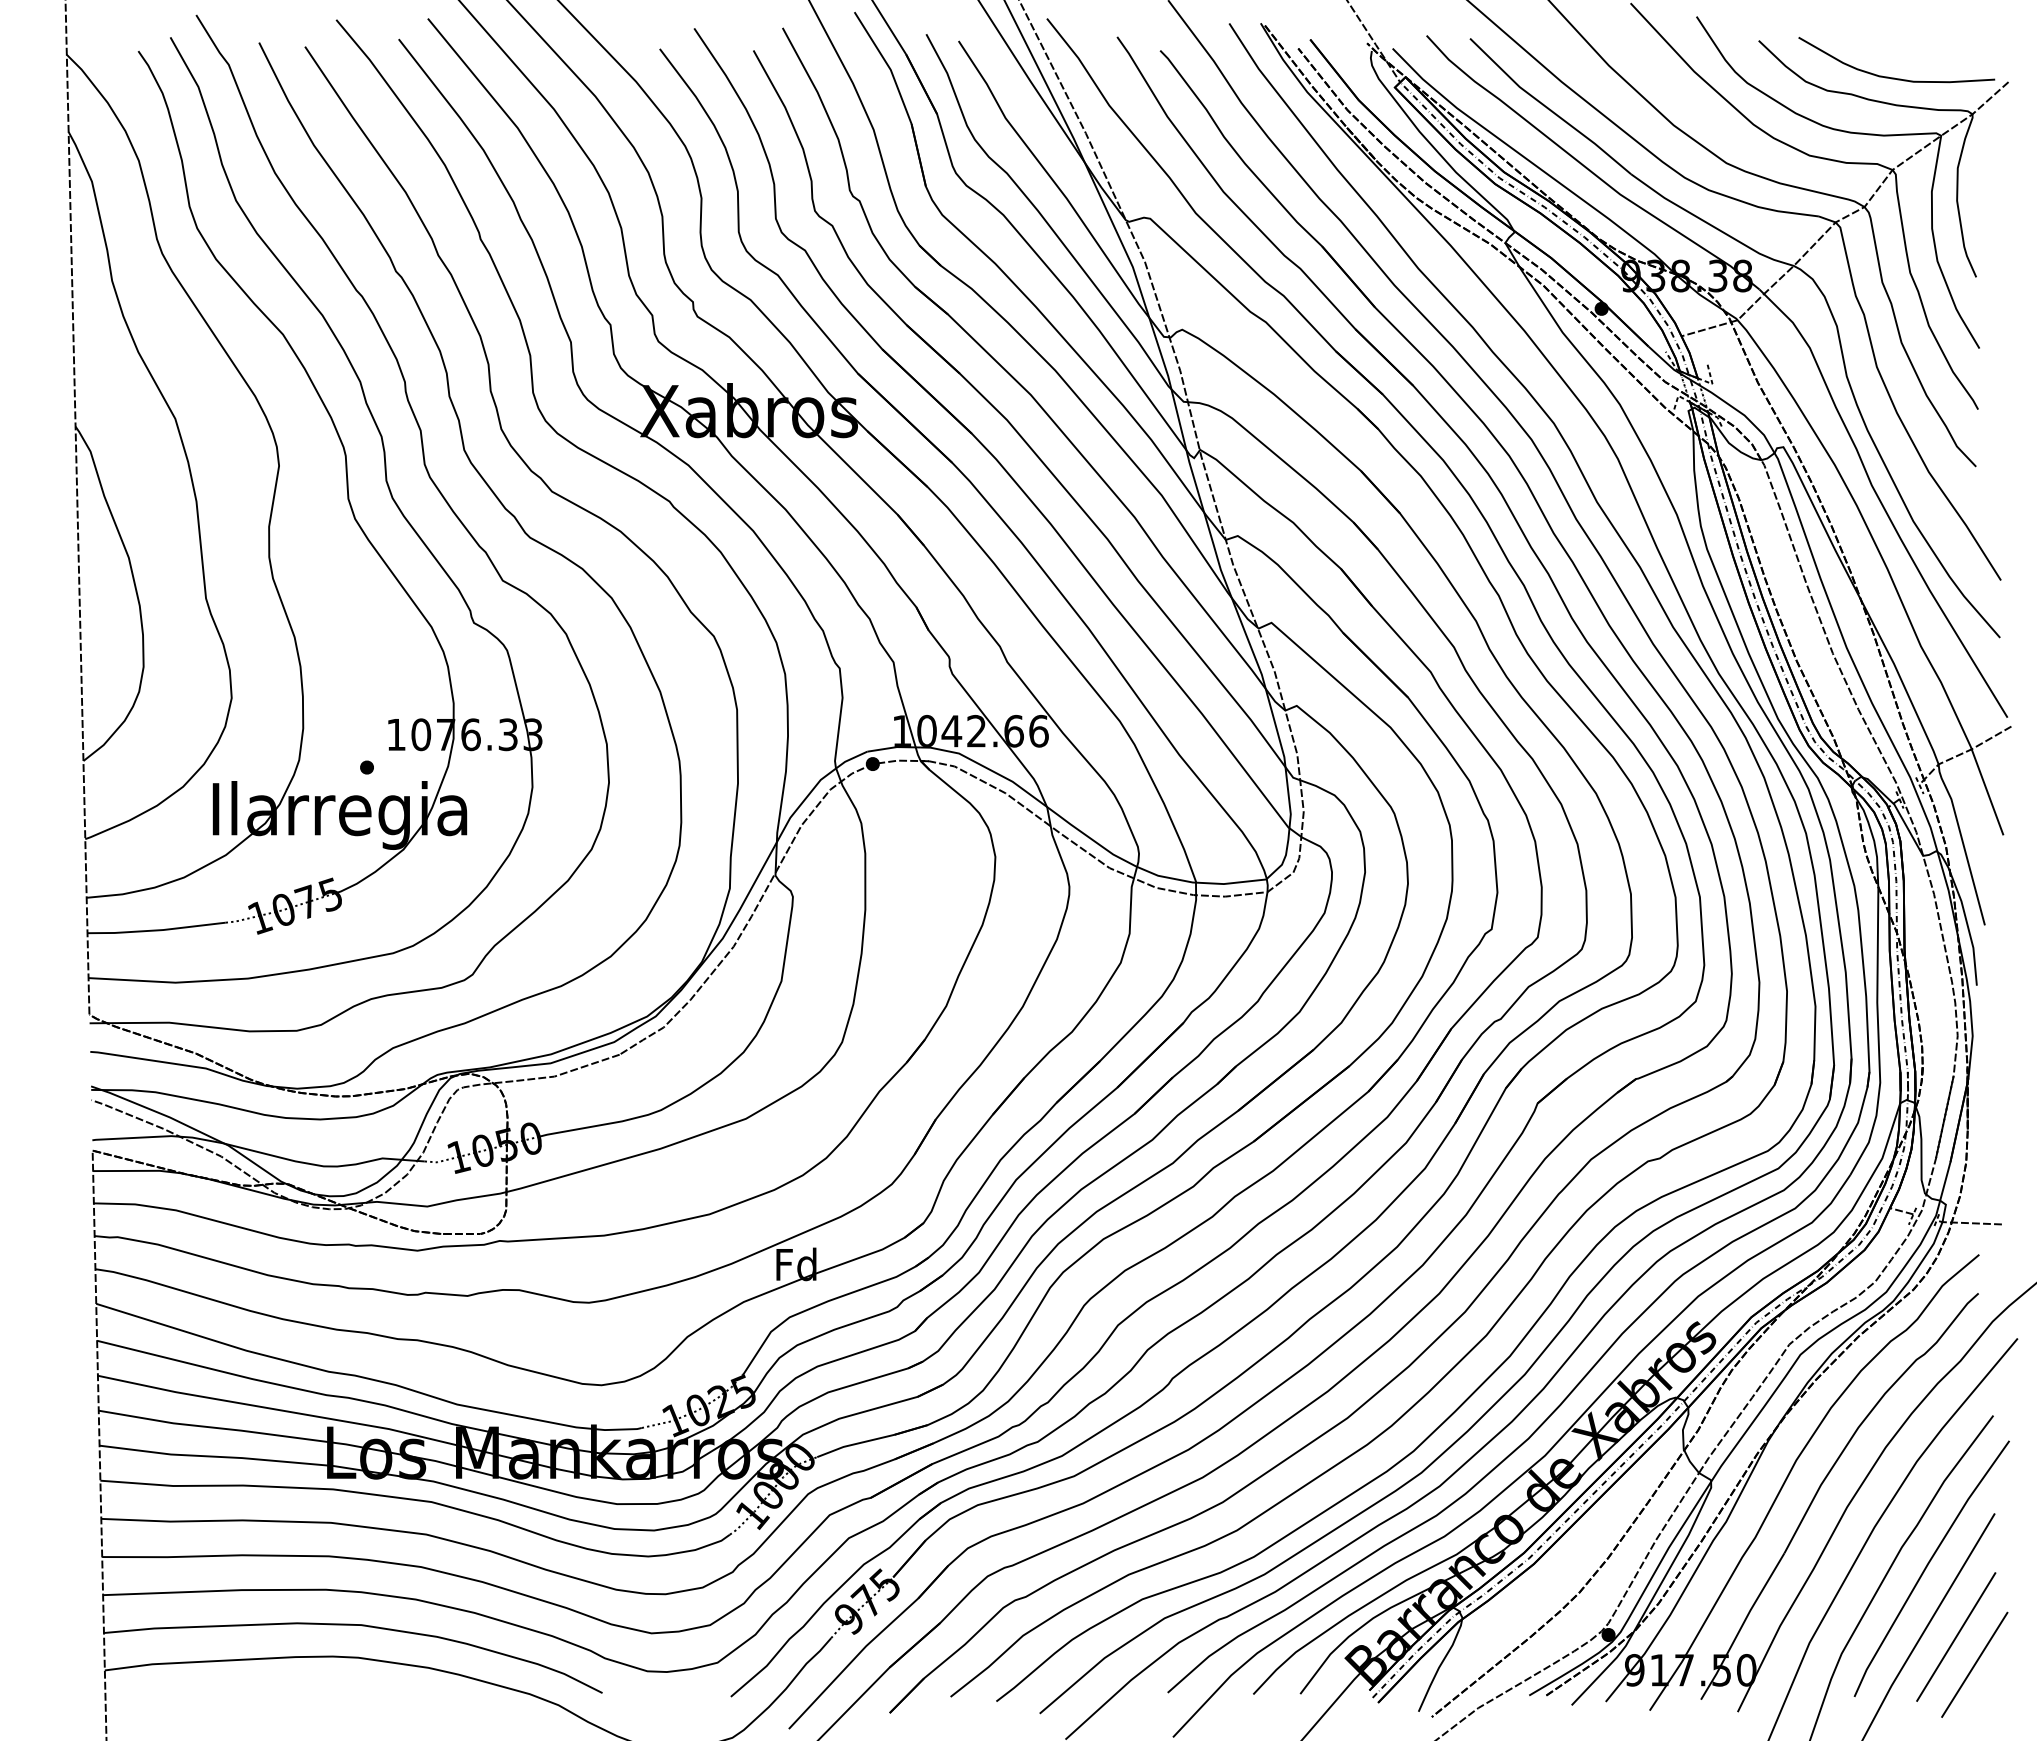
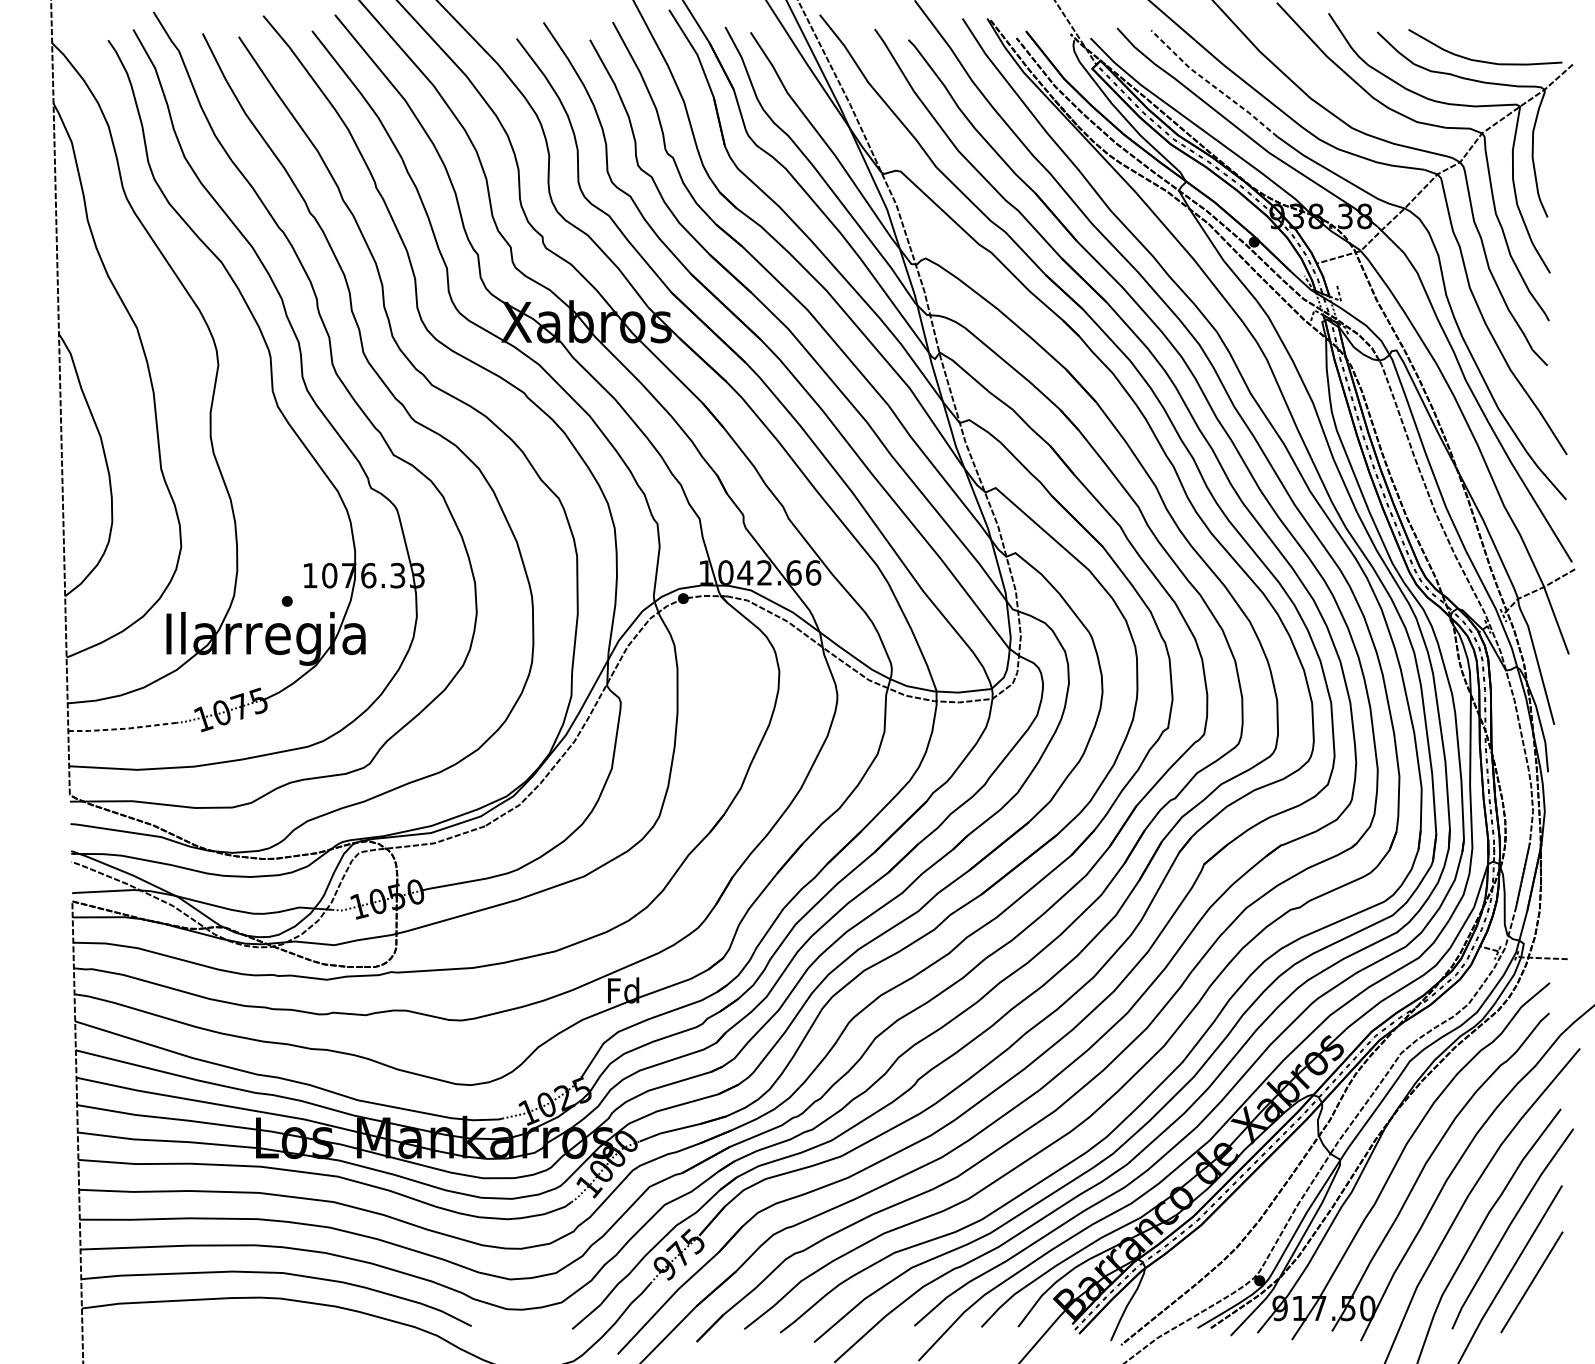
line: (1548, 108) -> (1212, 85), solid -> dashed
line: (156, 930) -> (122, 728), solid -> dashed
line: (1974, 1664) -> (1546, 1303), removed

